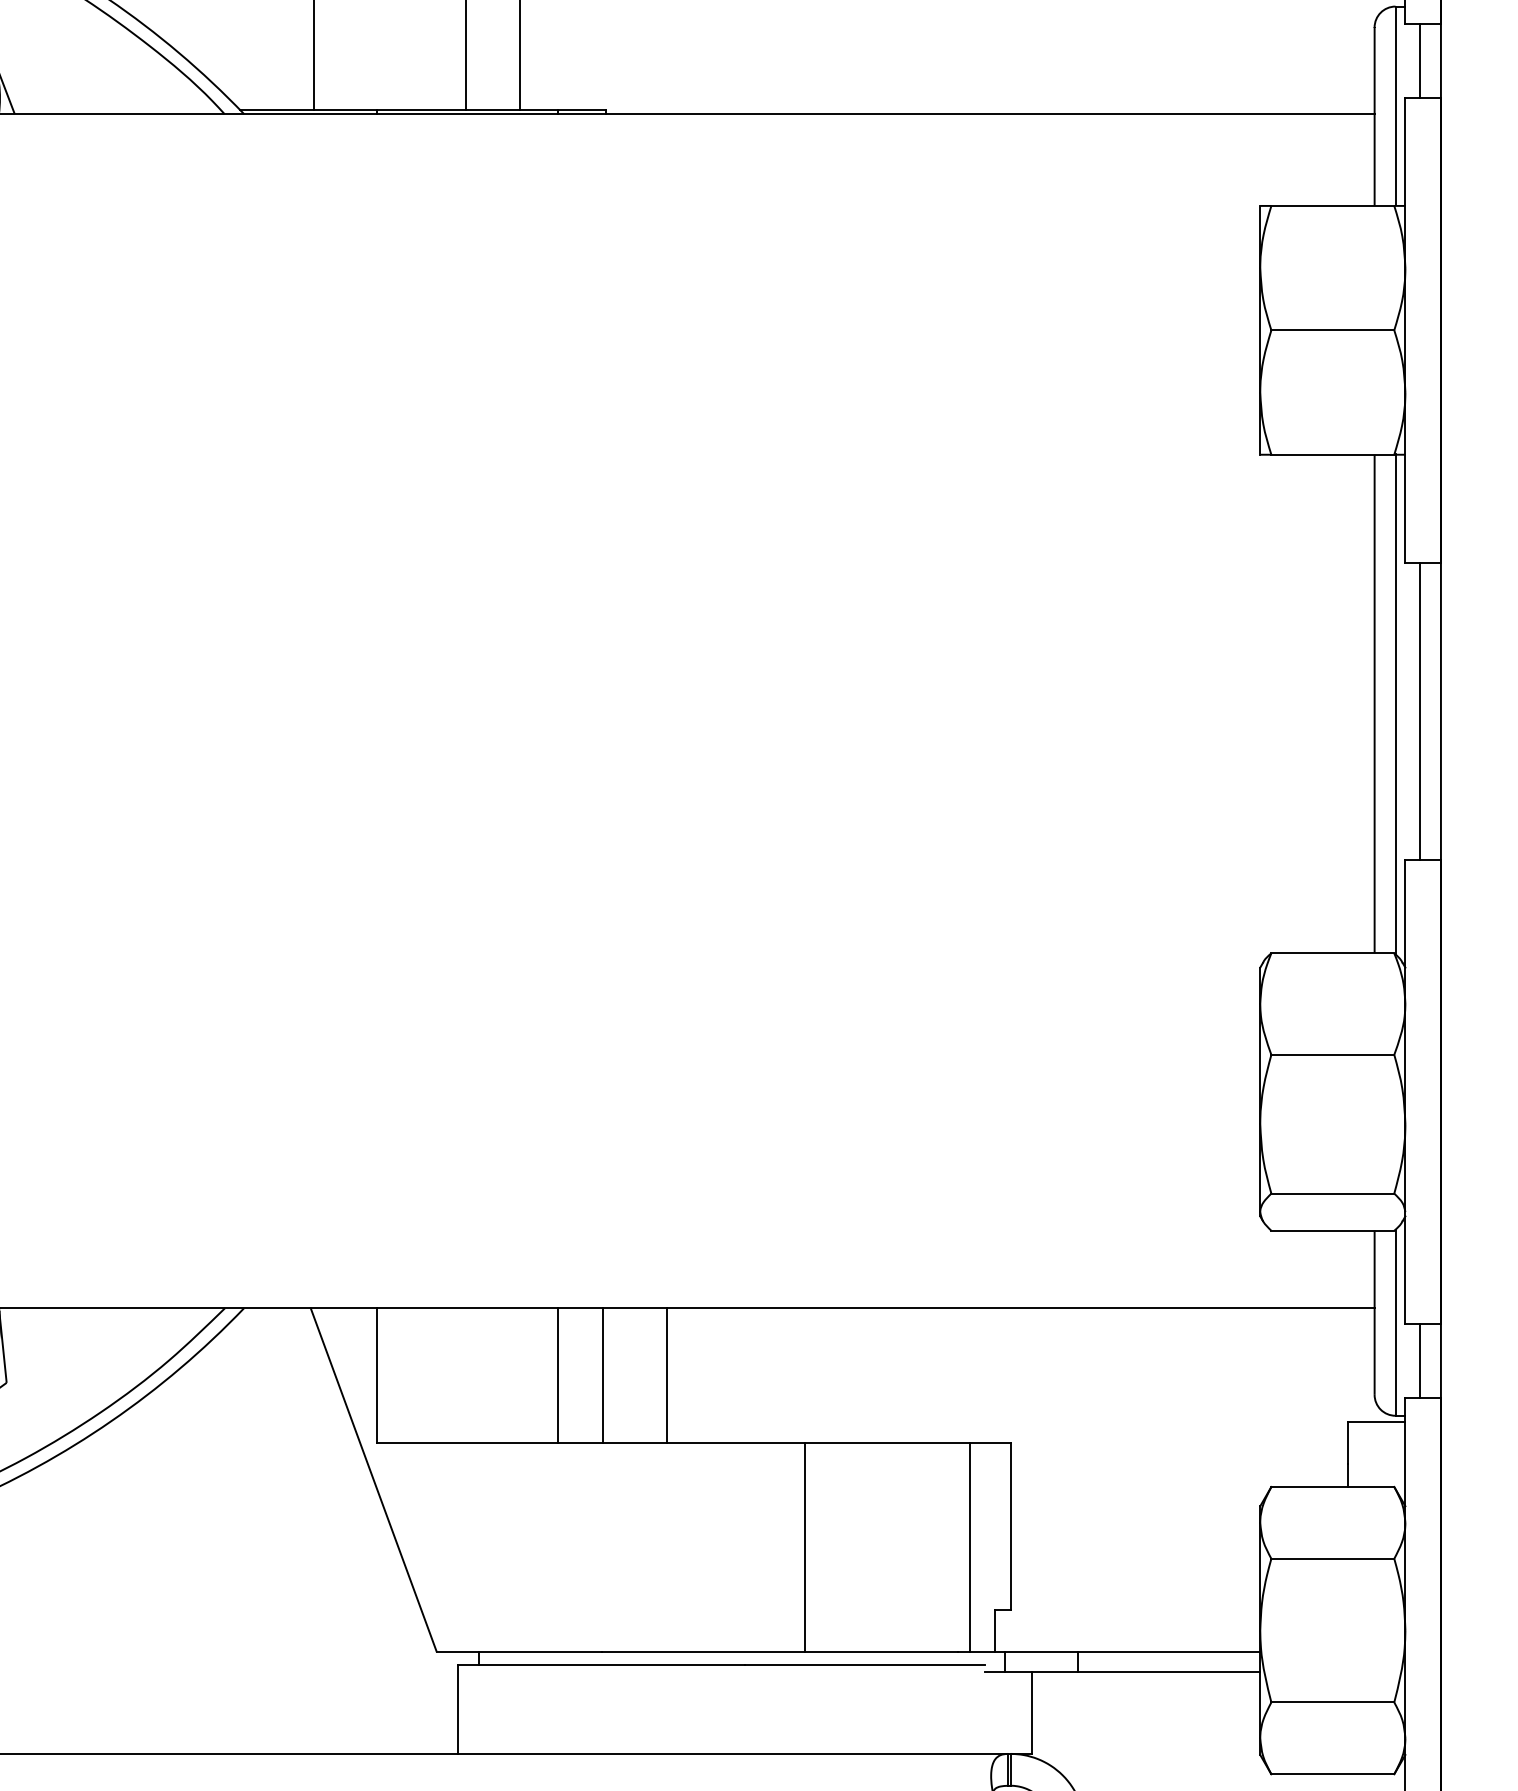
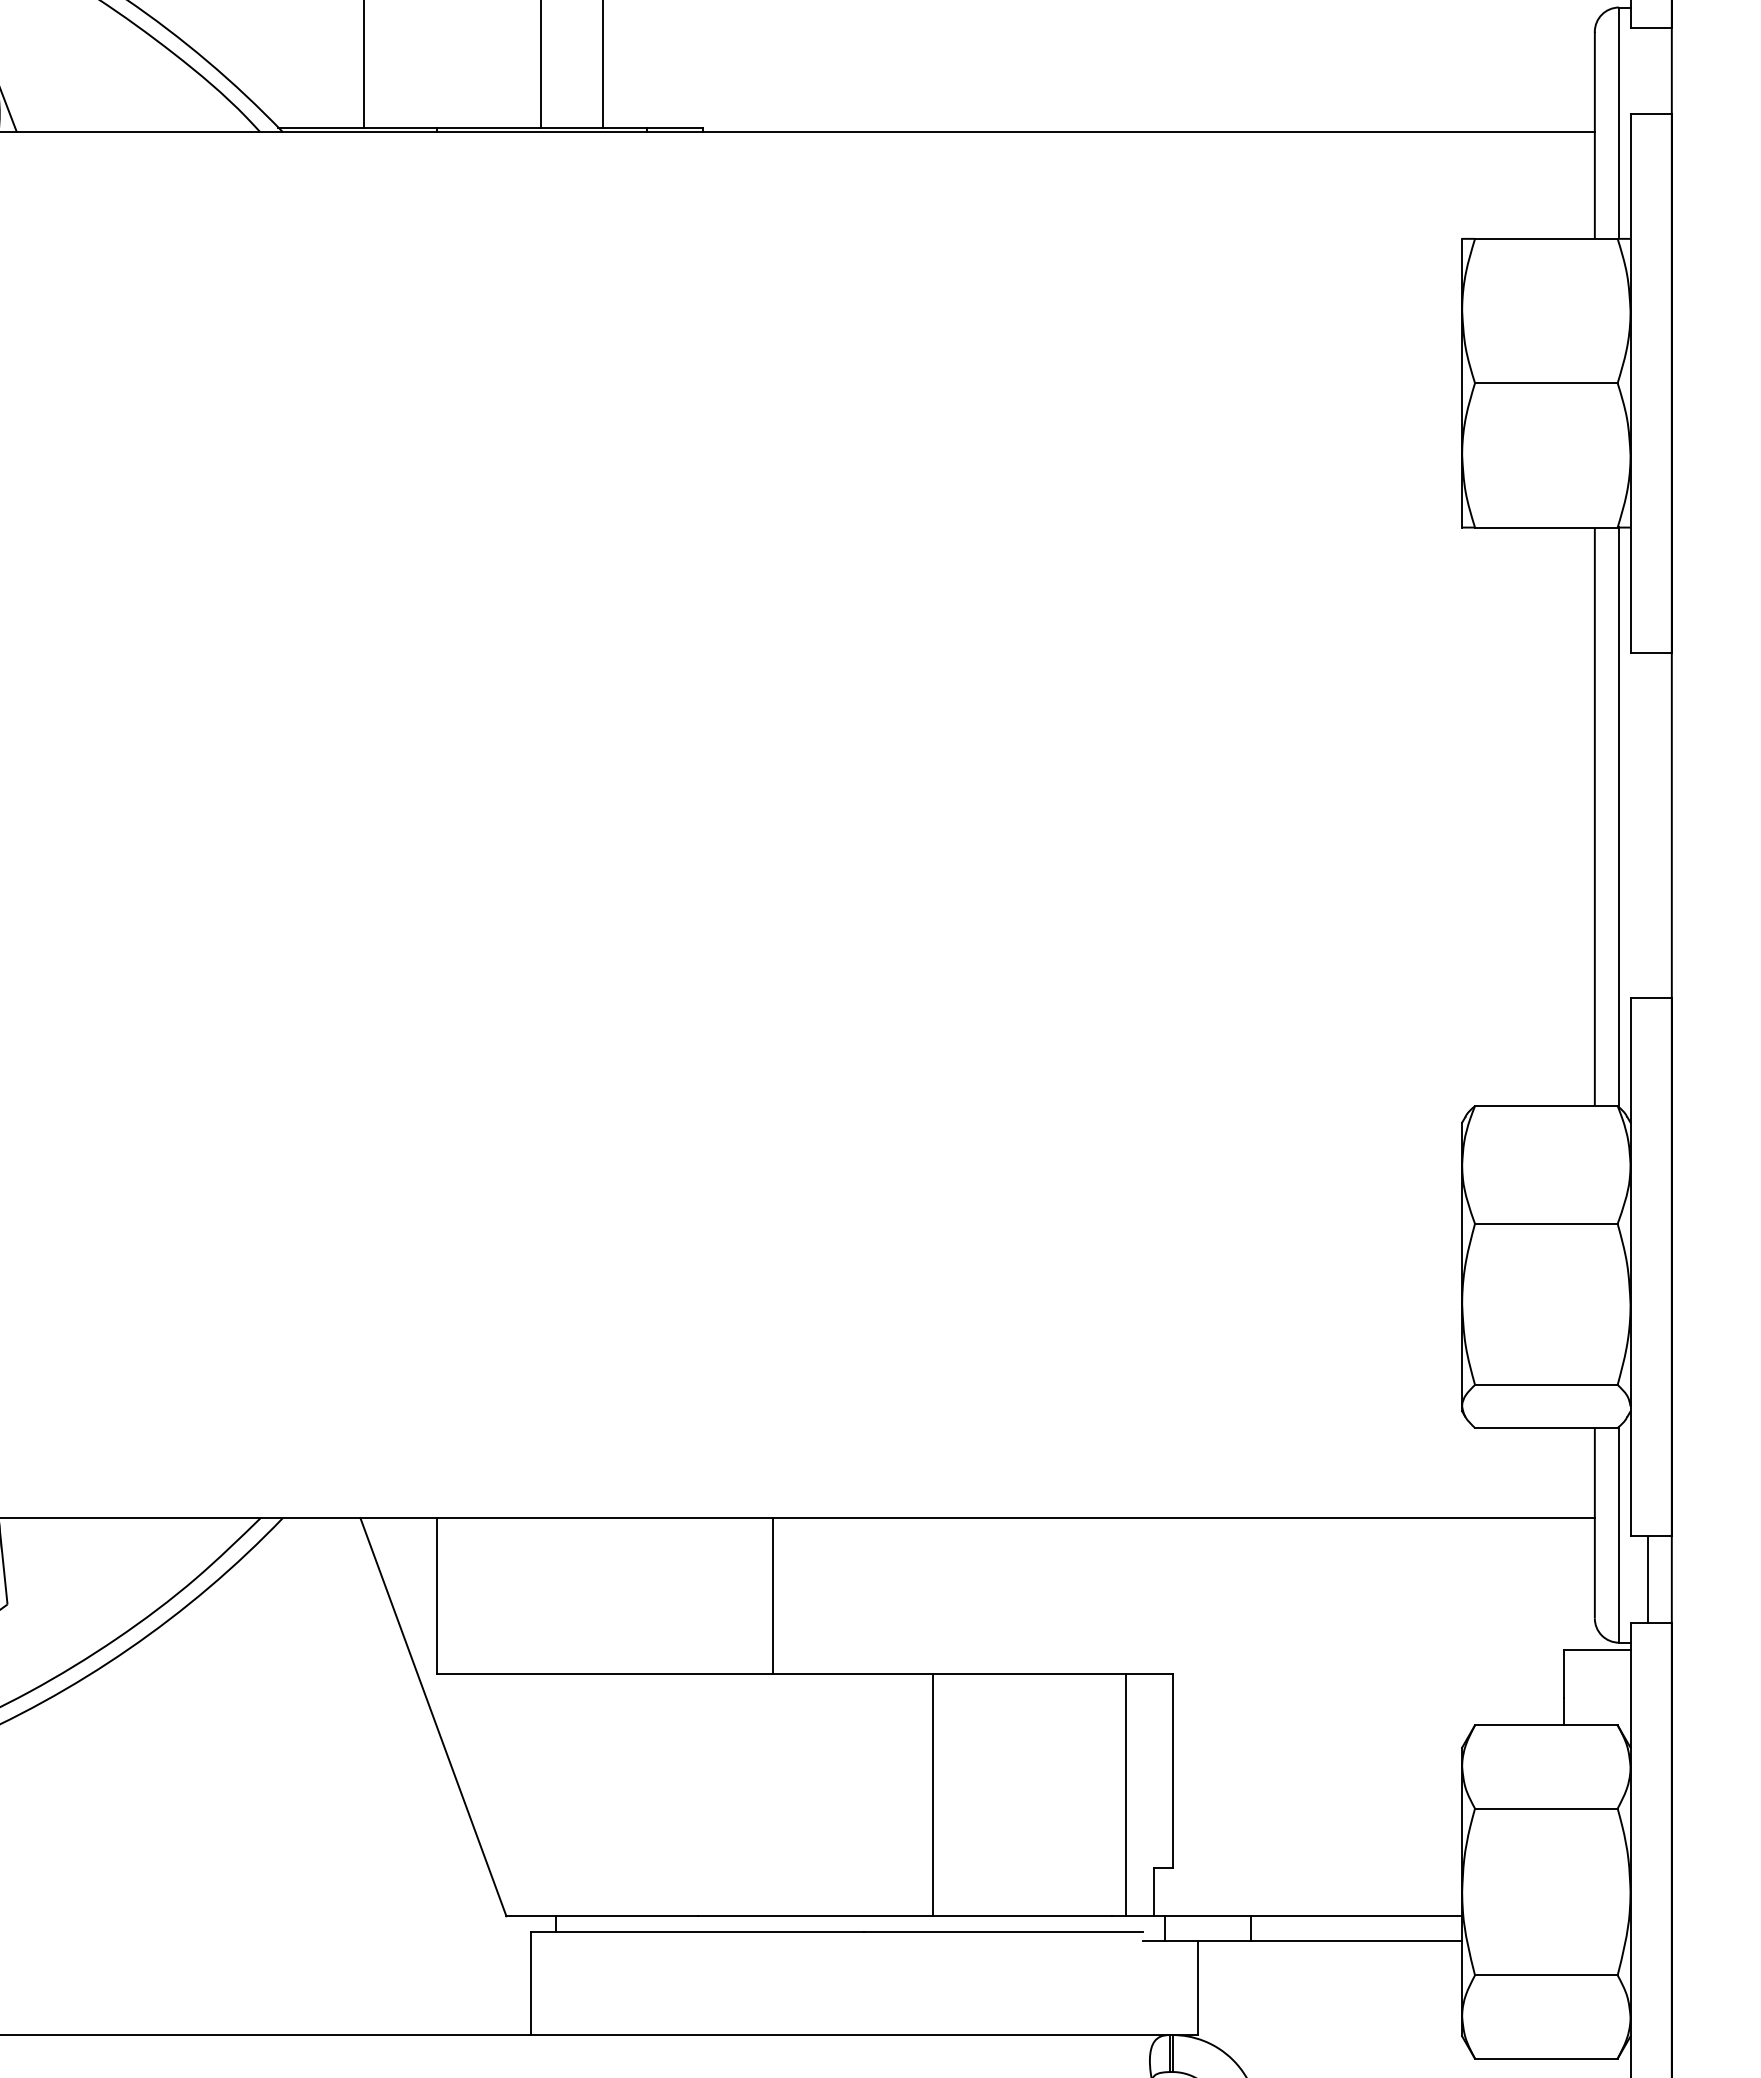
line: (1420, 60) -> (1647, 70), removed
line: (1420, 710) -> (1647, 824), removed
line: (558, 1375) -> (647, 1595), removed
line: (603, 1375) -> (699, 1595), removed

